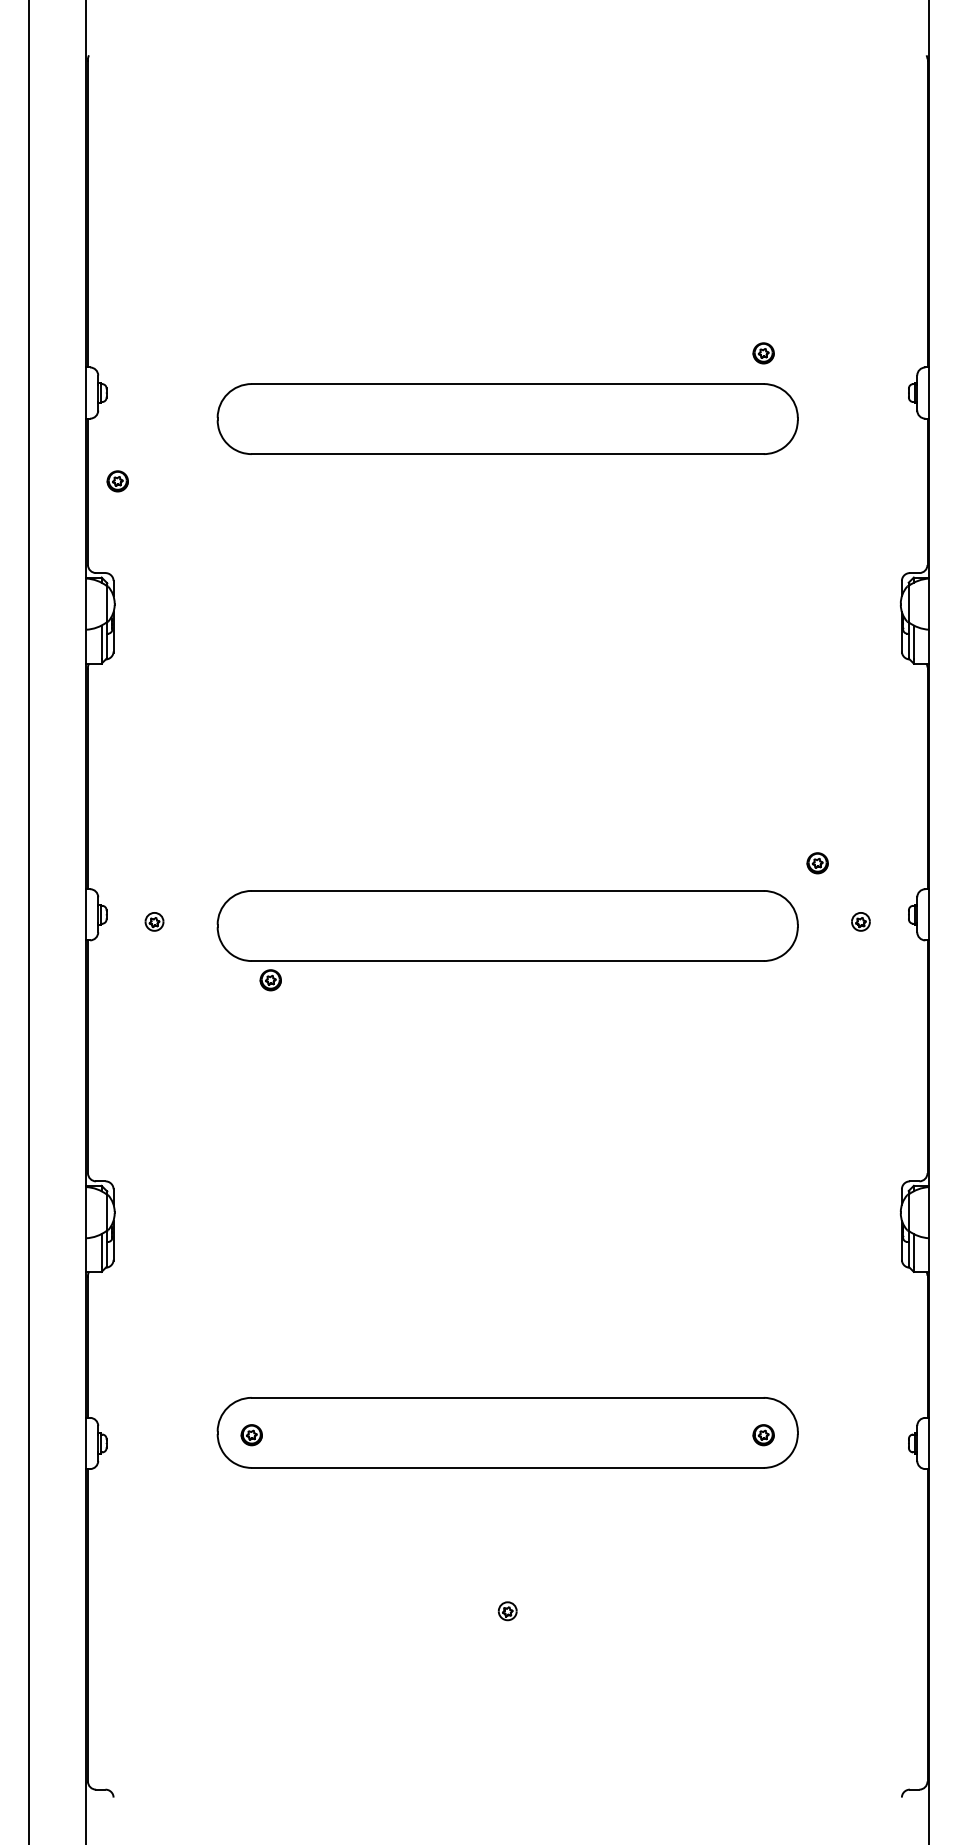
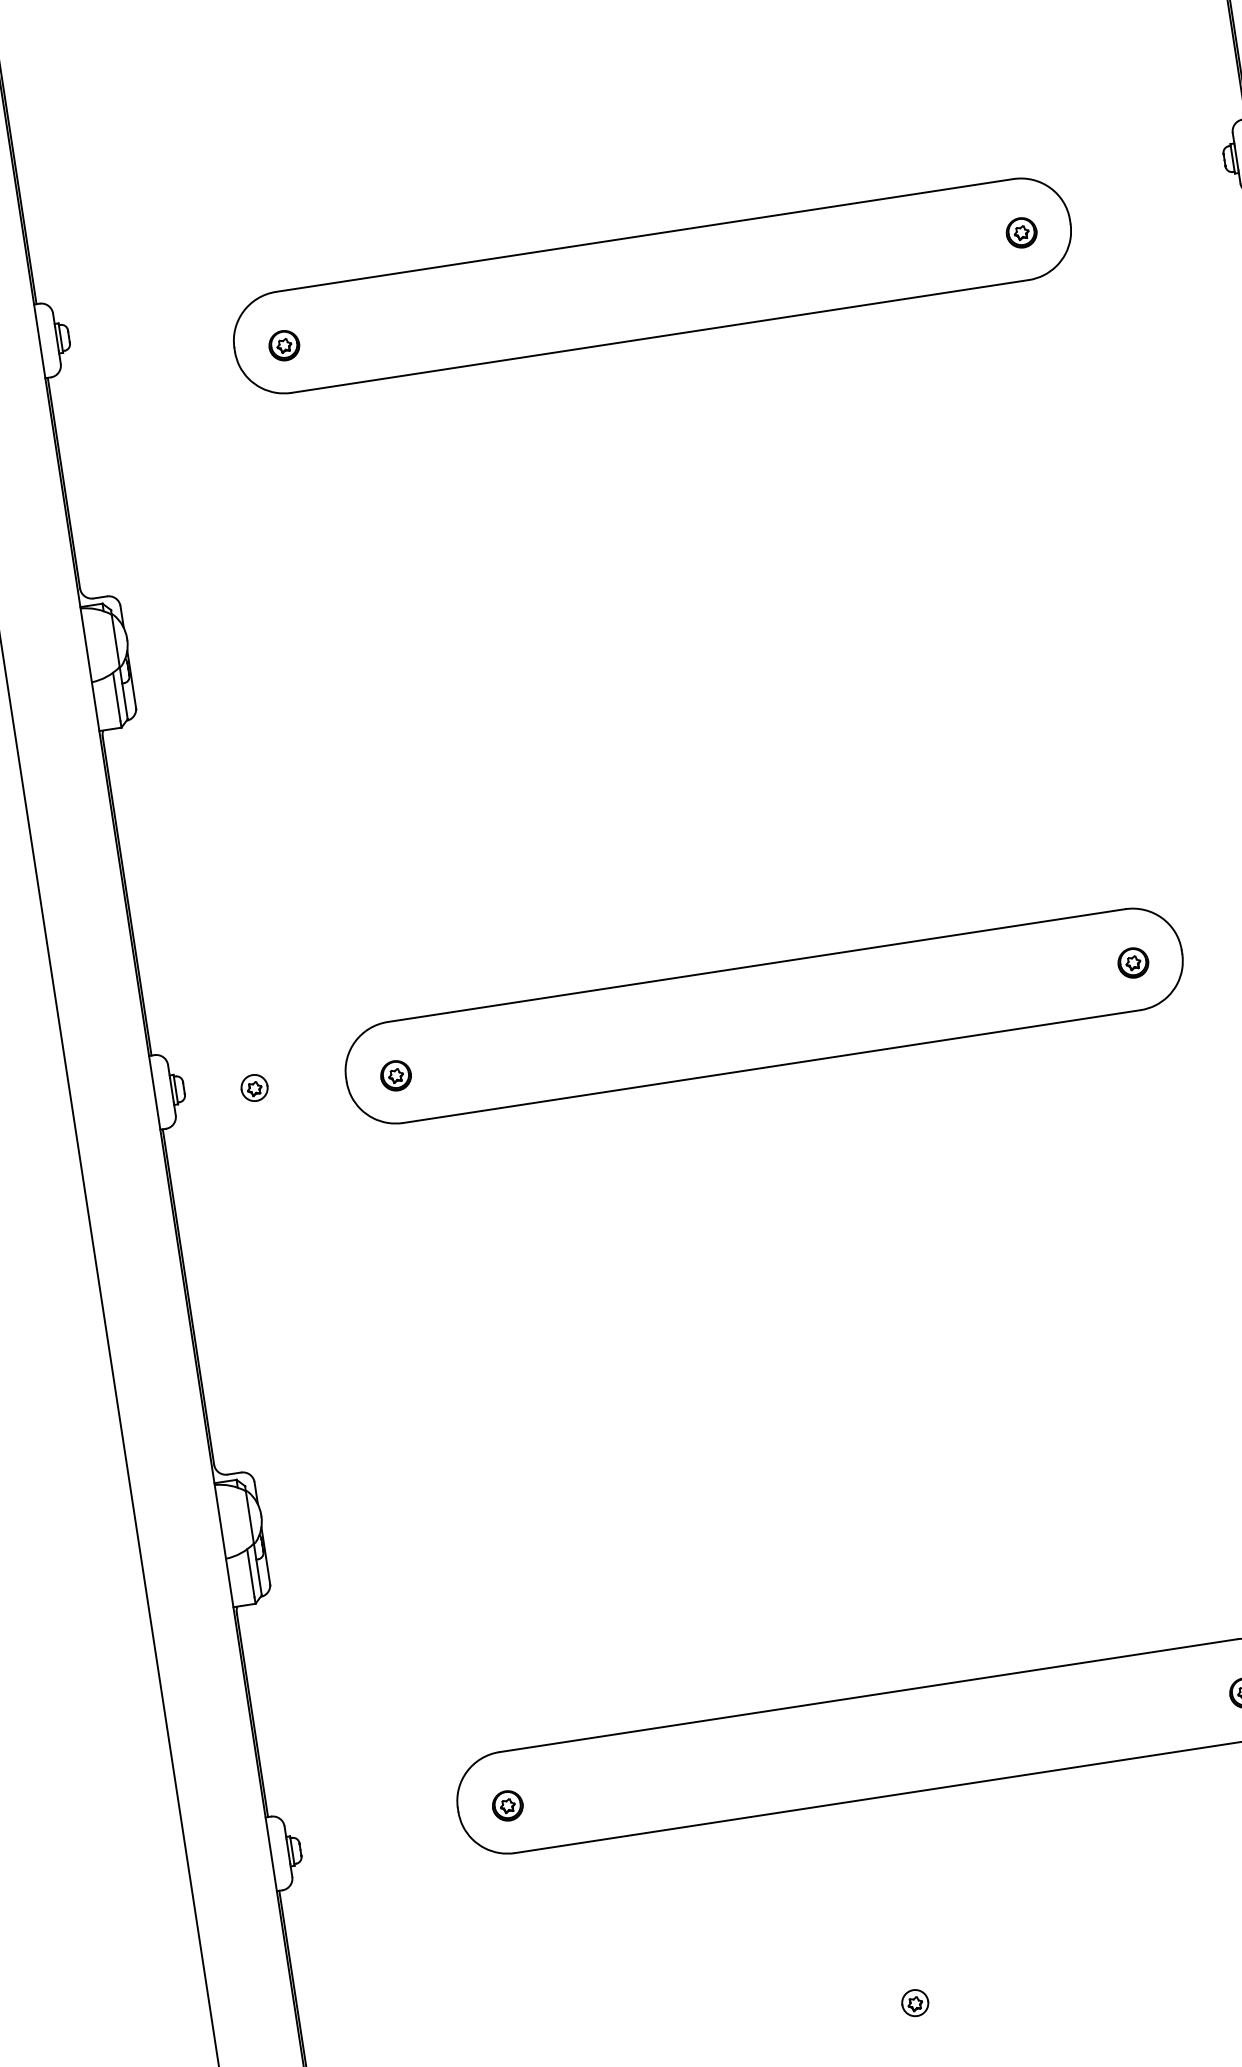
part: (763, 353) -> (1021, 233), moved
part: (117, 481) -> (283, 345), moved
part: (817, 863) -> (1133, 963), moved
part: (270, 980) -> (395, 1076), moved

